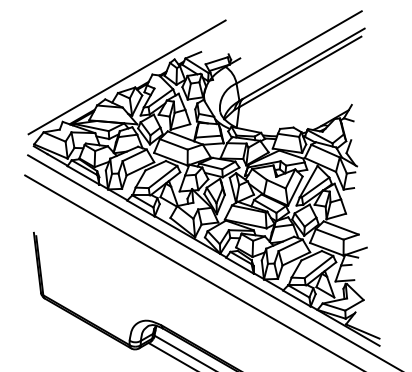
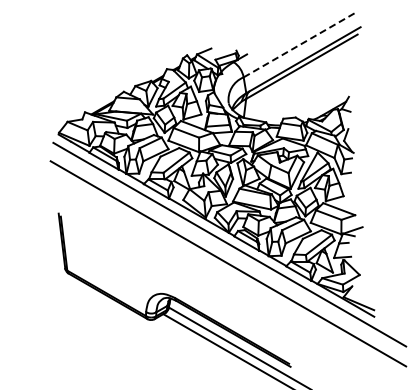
line: (299, 47) -> (301, 44), solid -> dashed
line: (126, 77) -> (143, 71), removed

